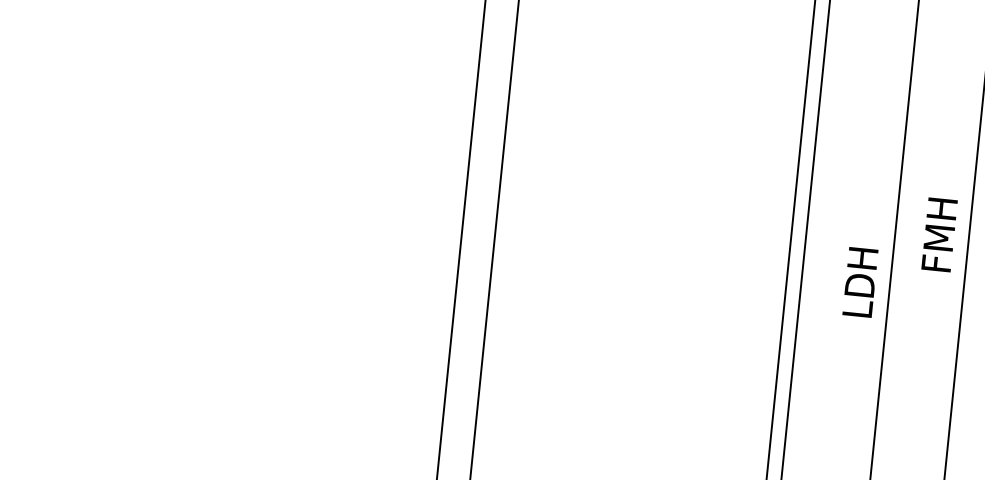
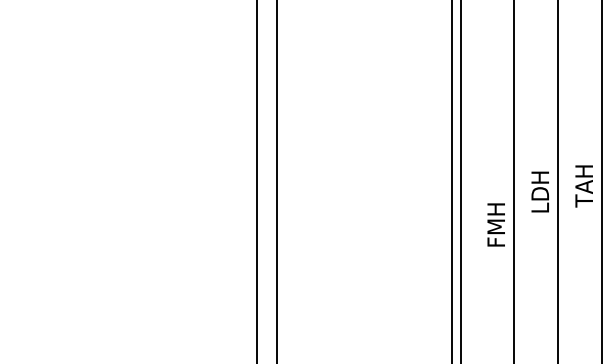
text: (938, 233) -> (539, 191), FMH -> LDH
text: (859, 281) -> (495, 224), LDH -> FMH

